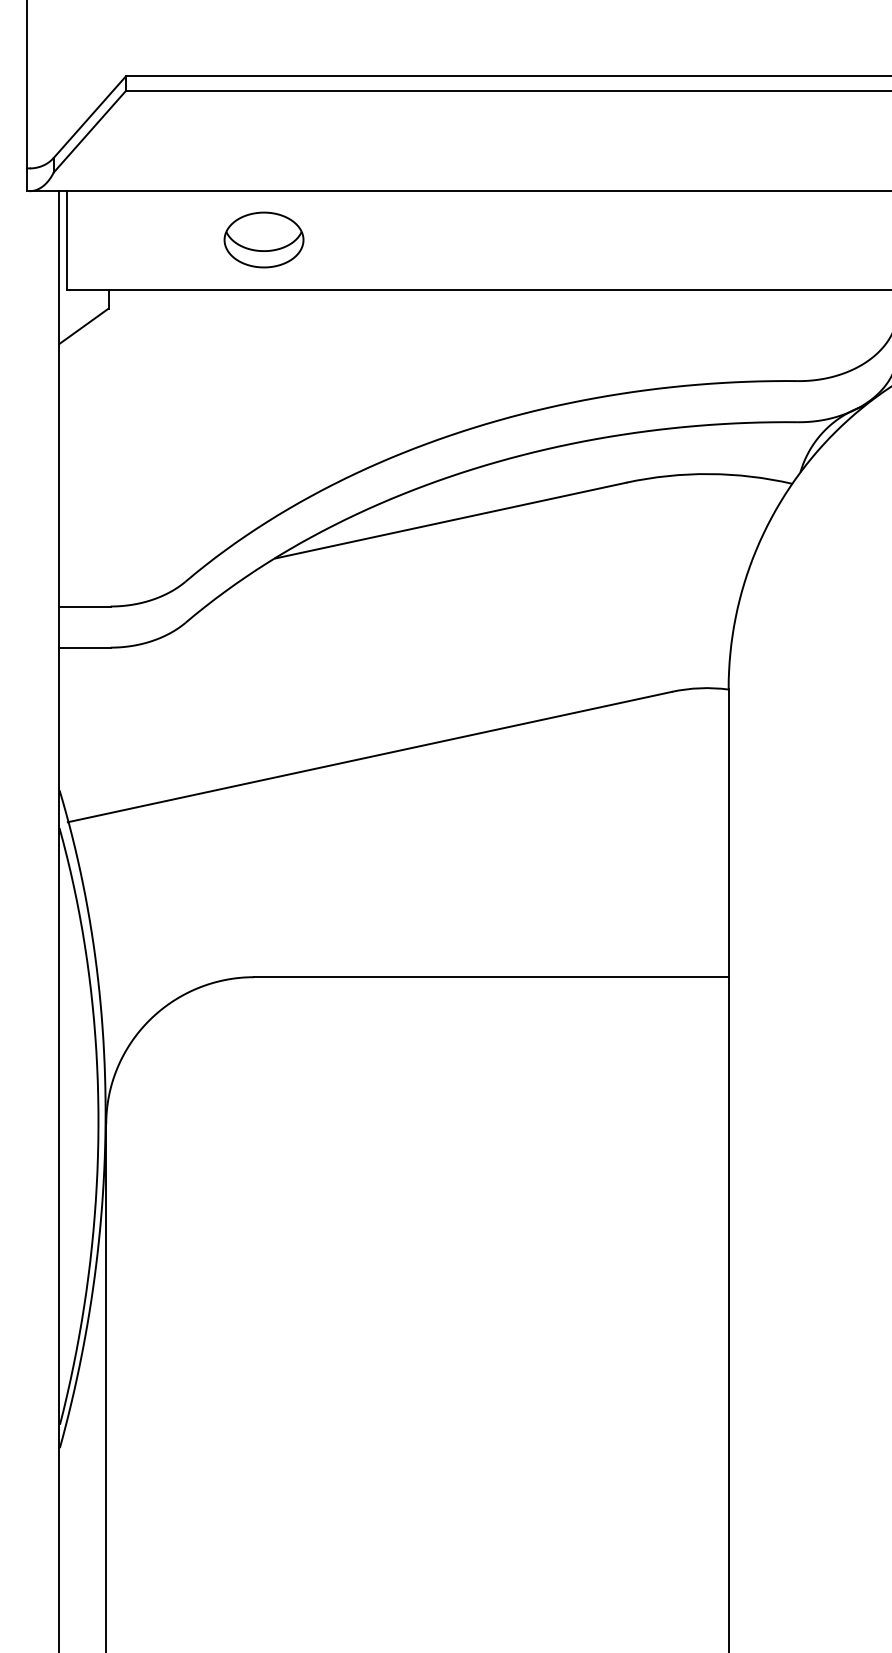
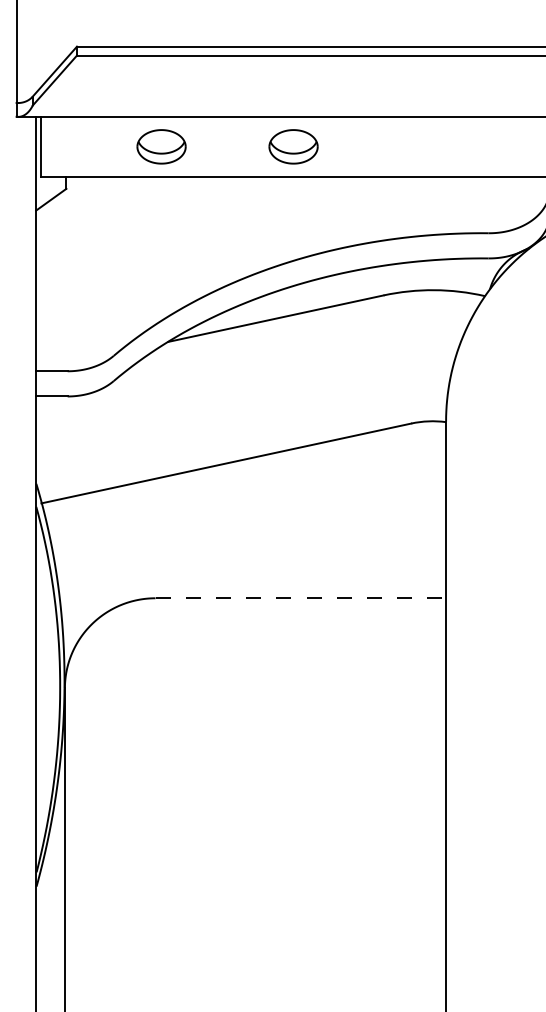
part: (479, 239) -> (293, 146), added
line: (492, 977) -> (301, 598), solid -> dashed

